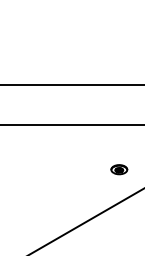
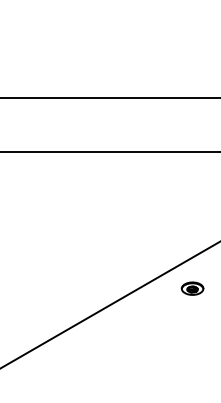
part: (119, 169) -> (192, 288), moved

